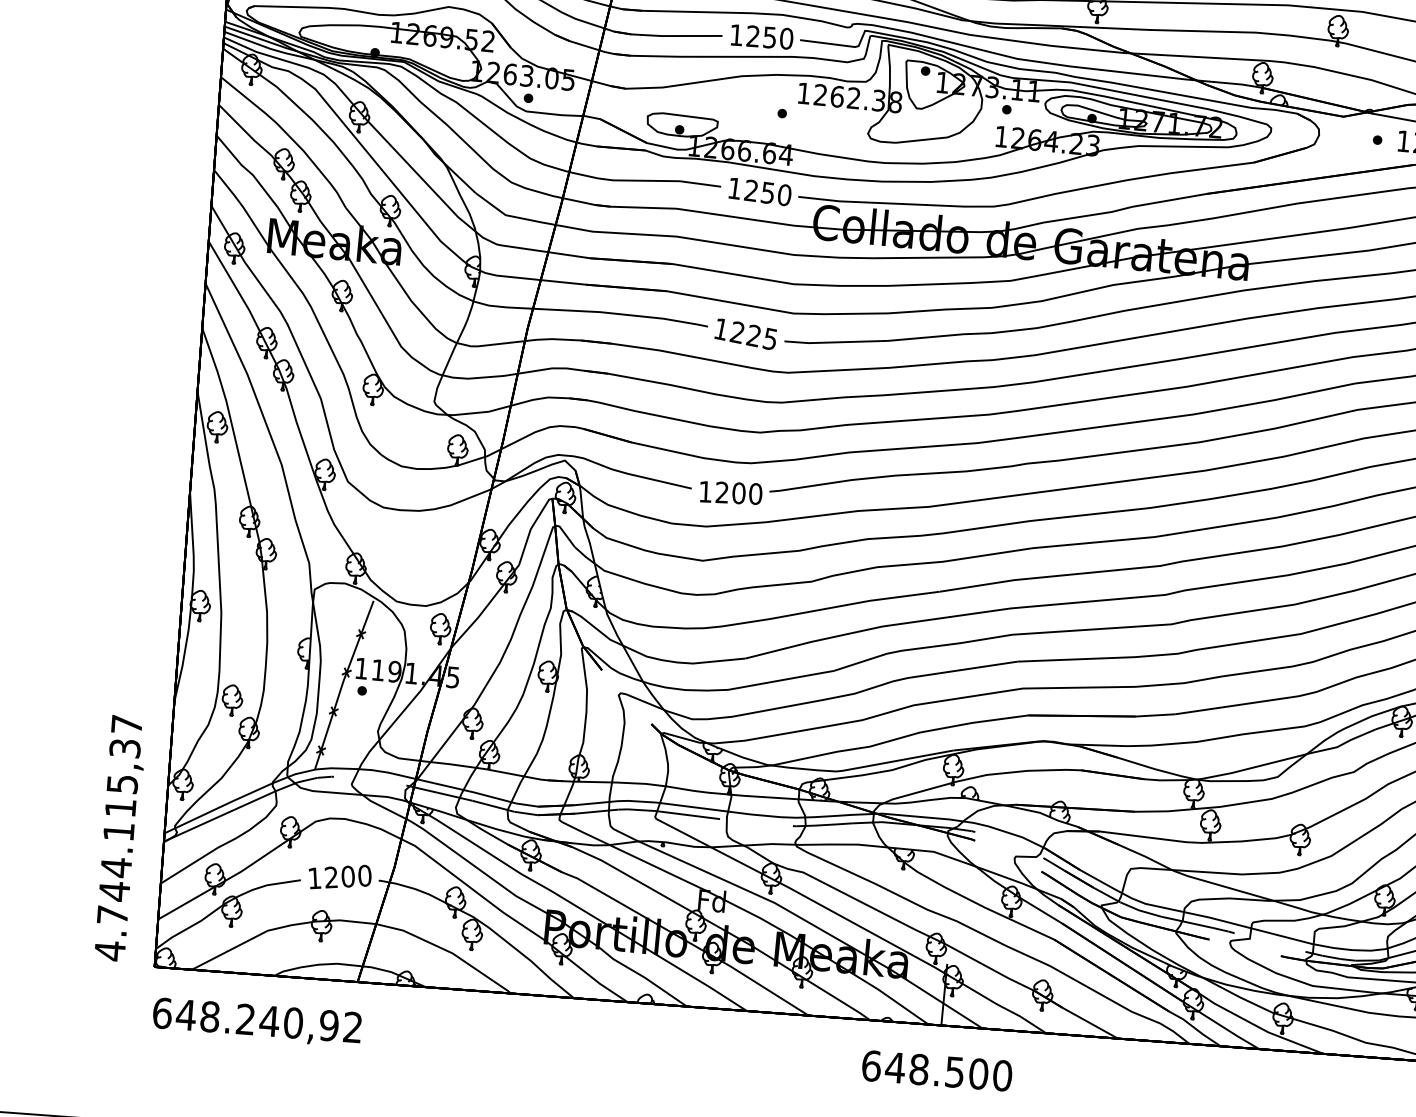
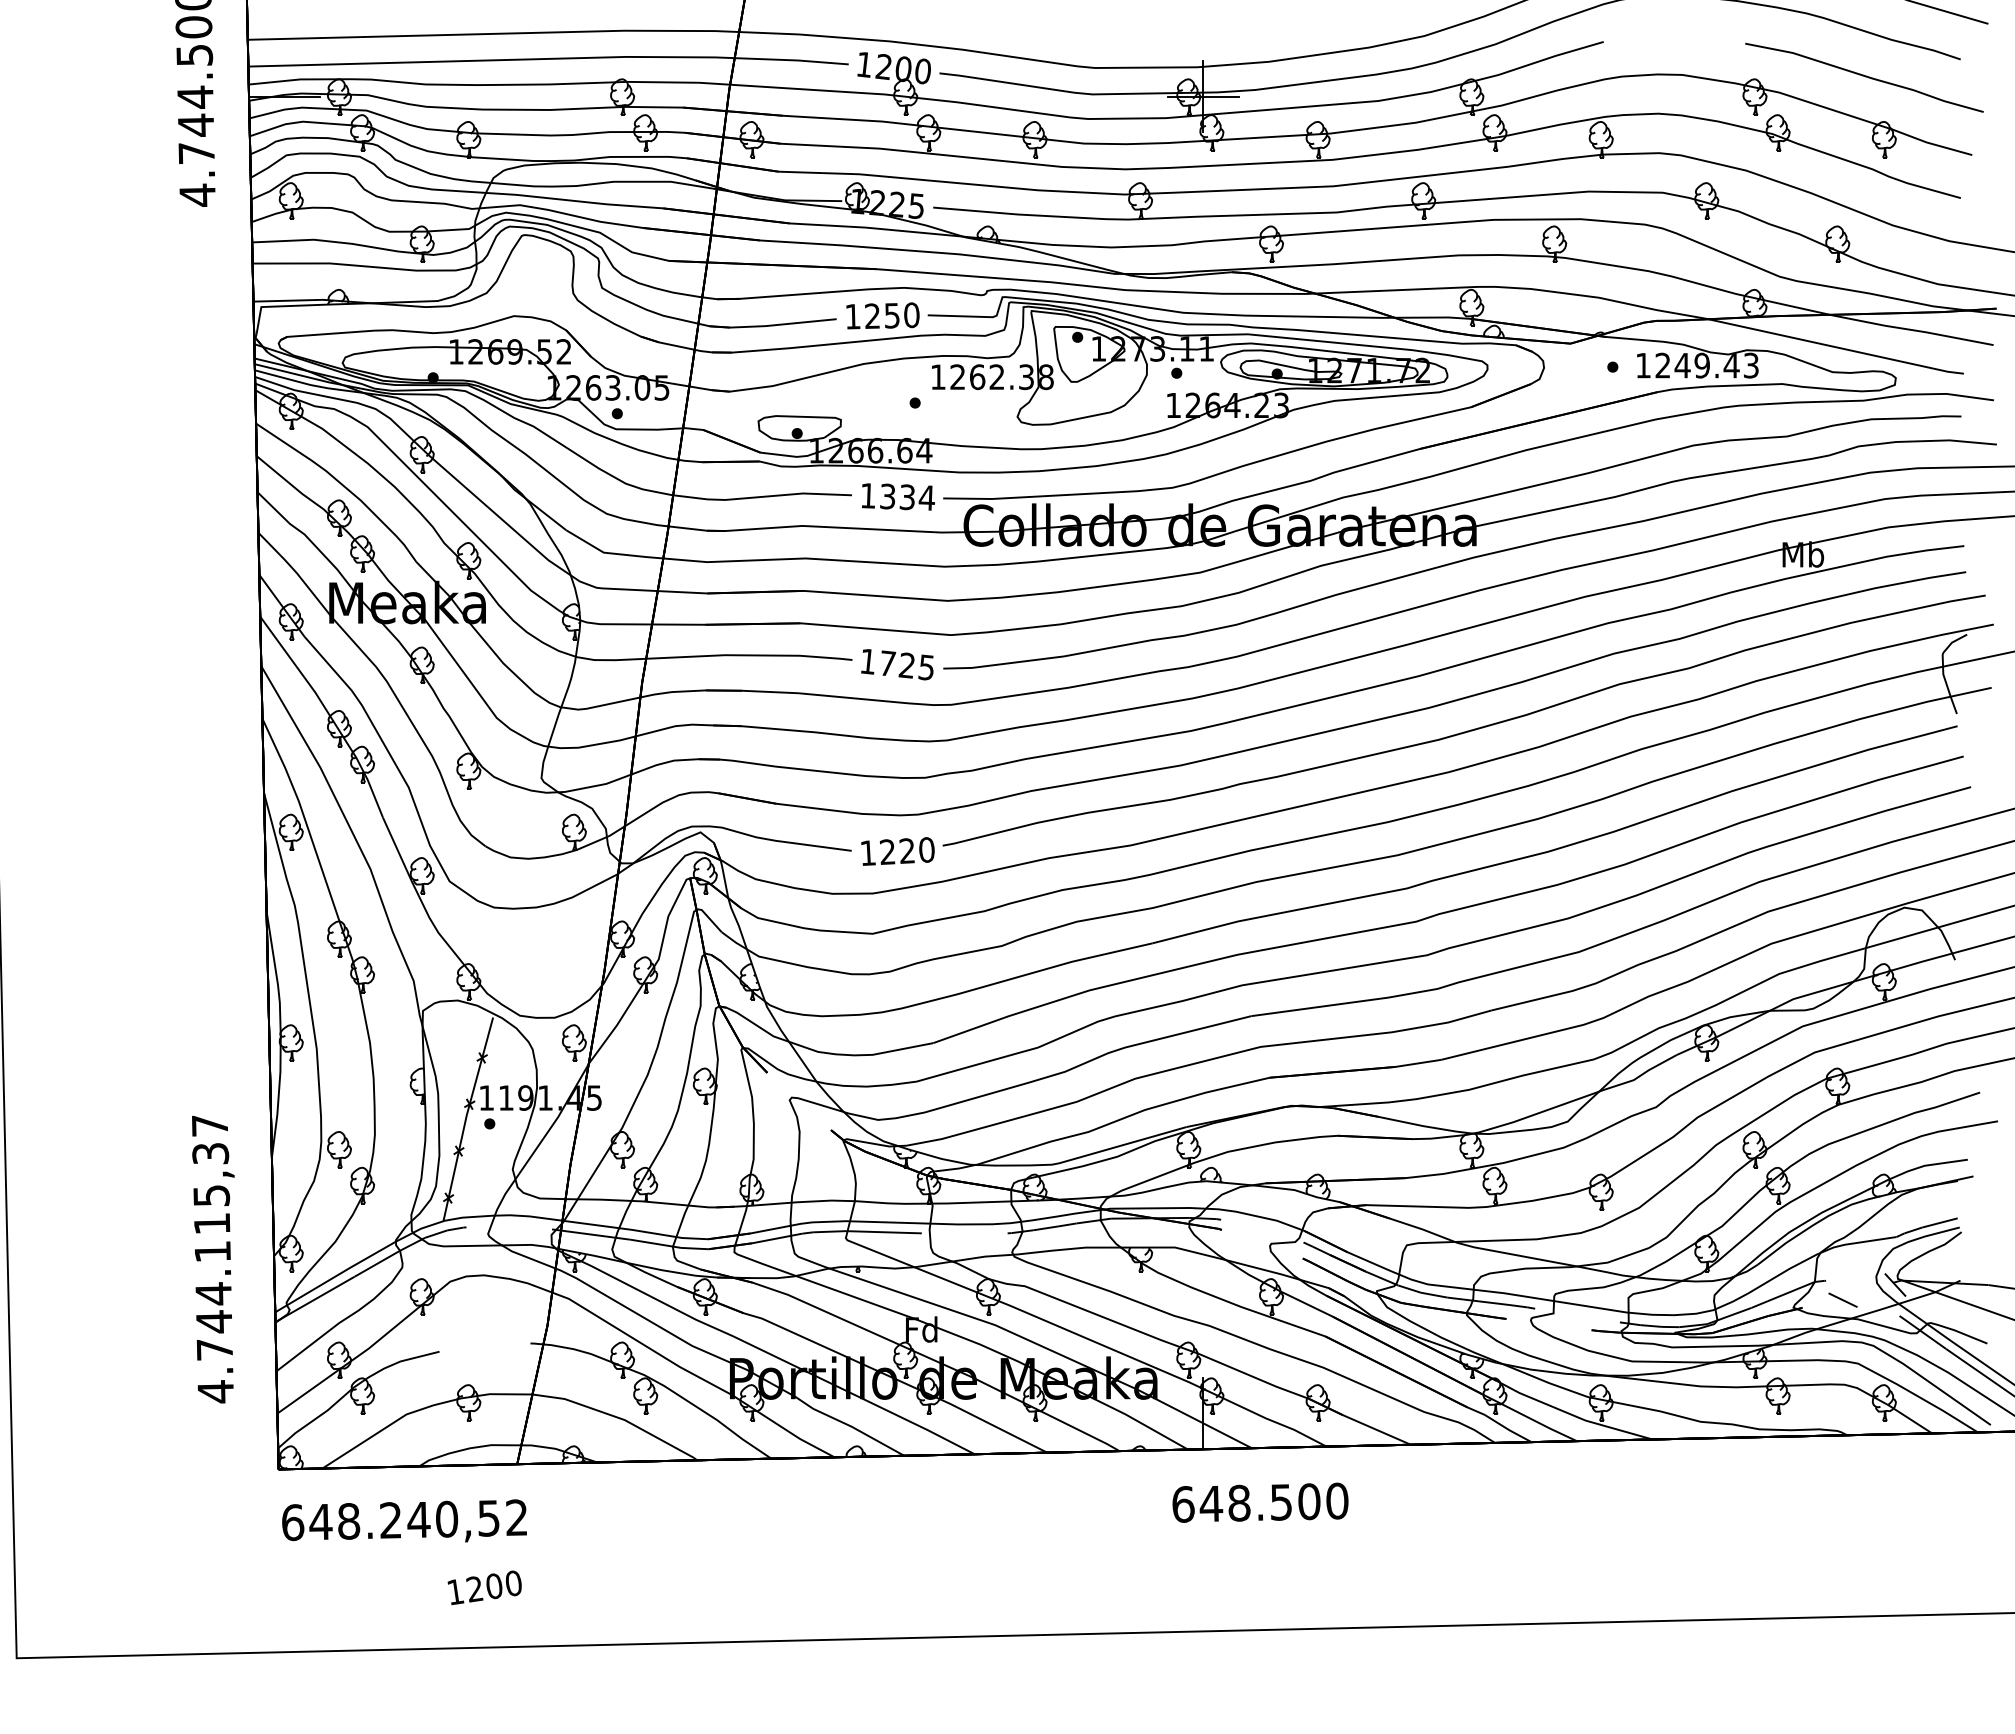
text: (768, 193) -> (907, 497), 1250 -> 1334
text: (737, 332) -> (887, 663), 1225 -> 1725
text: (739, 492) -> (907, 850), 1200 -> 1220
text: (118, 838) -> (213, 1259), moved
text: (339, 876) -> (484, 1587), moved
text: (328, 1025) -> (488, 1518), 648.240,92 -> 648.240,52
text: (937, 1070) -> (1260, 1502), moved

